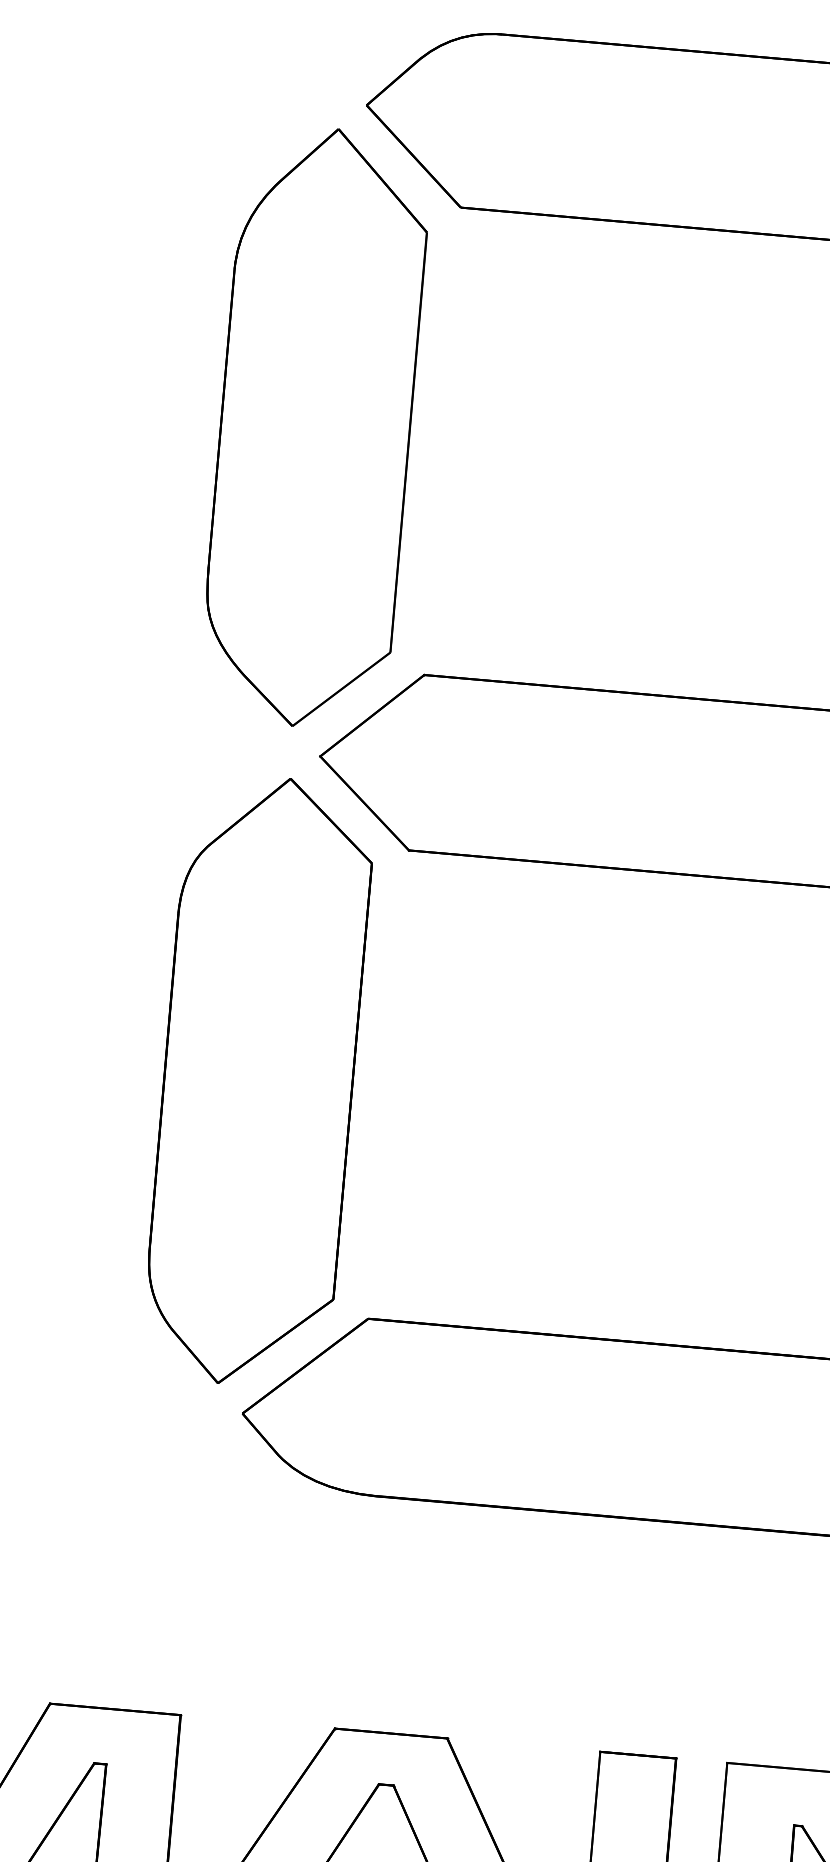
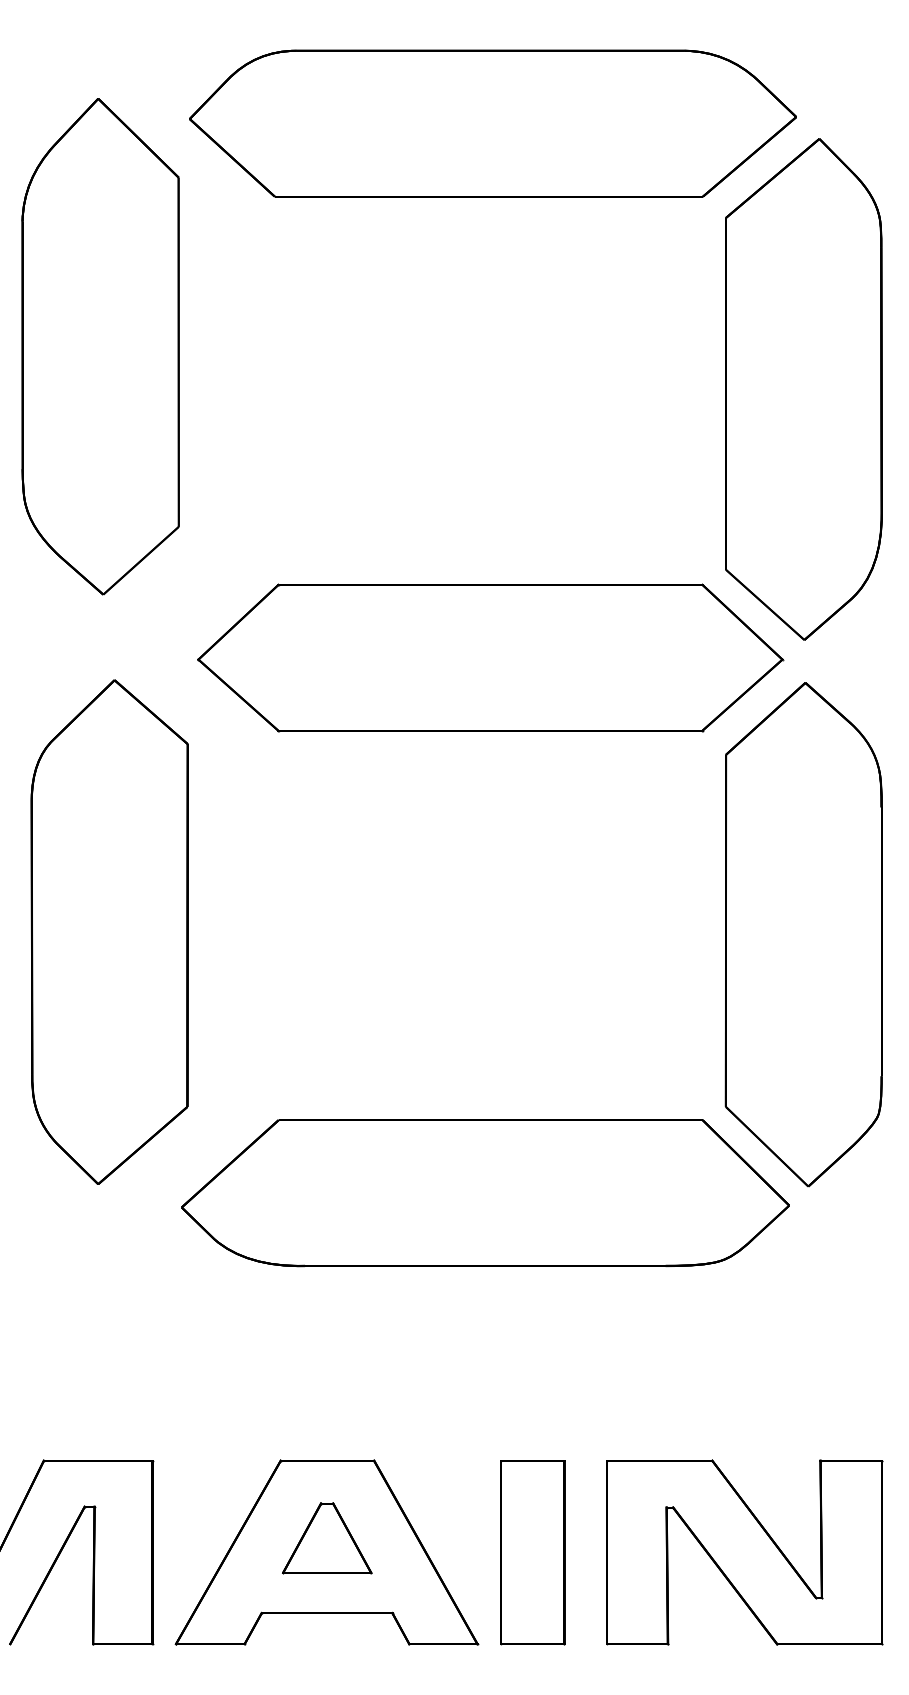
part: (315, 427) -> (100, 346), moved
part: (258, 1080) -> (109, 931), moved

